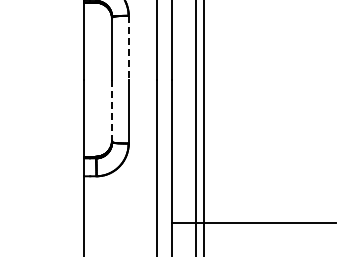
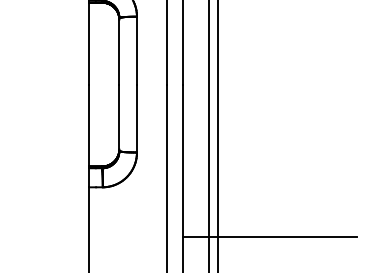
line: (128, 47) -> (136, 50), dashed -> solid
line: (112, 110) -> (119, 117), dashed -> solid

